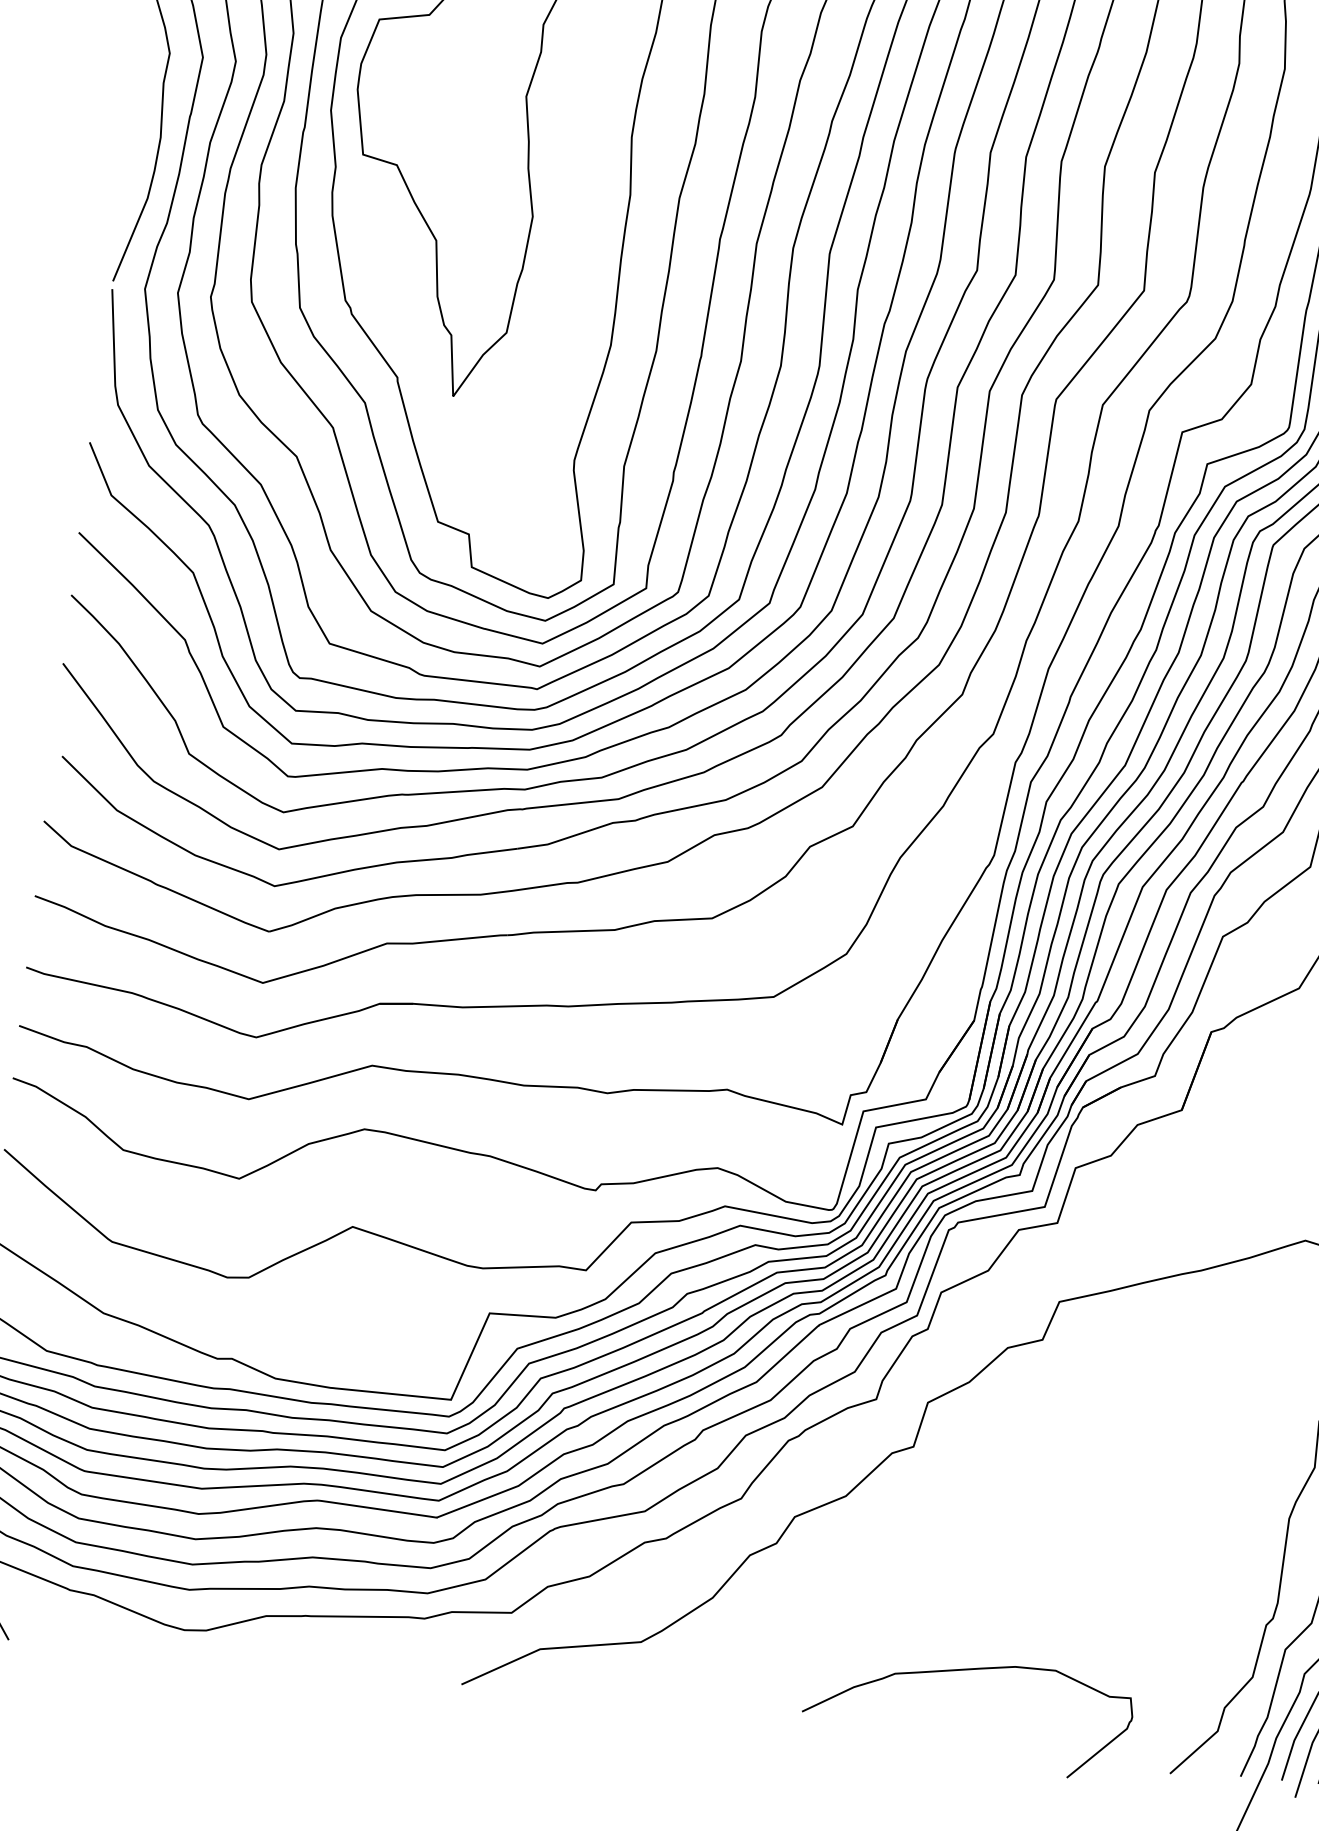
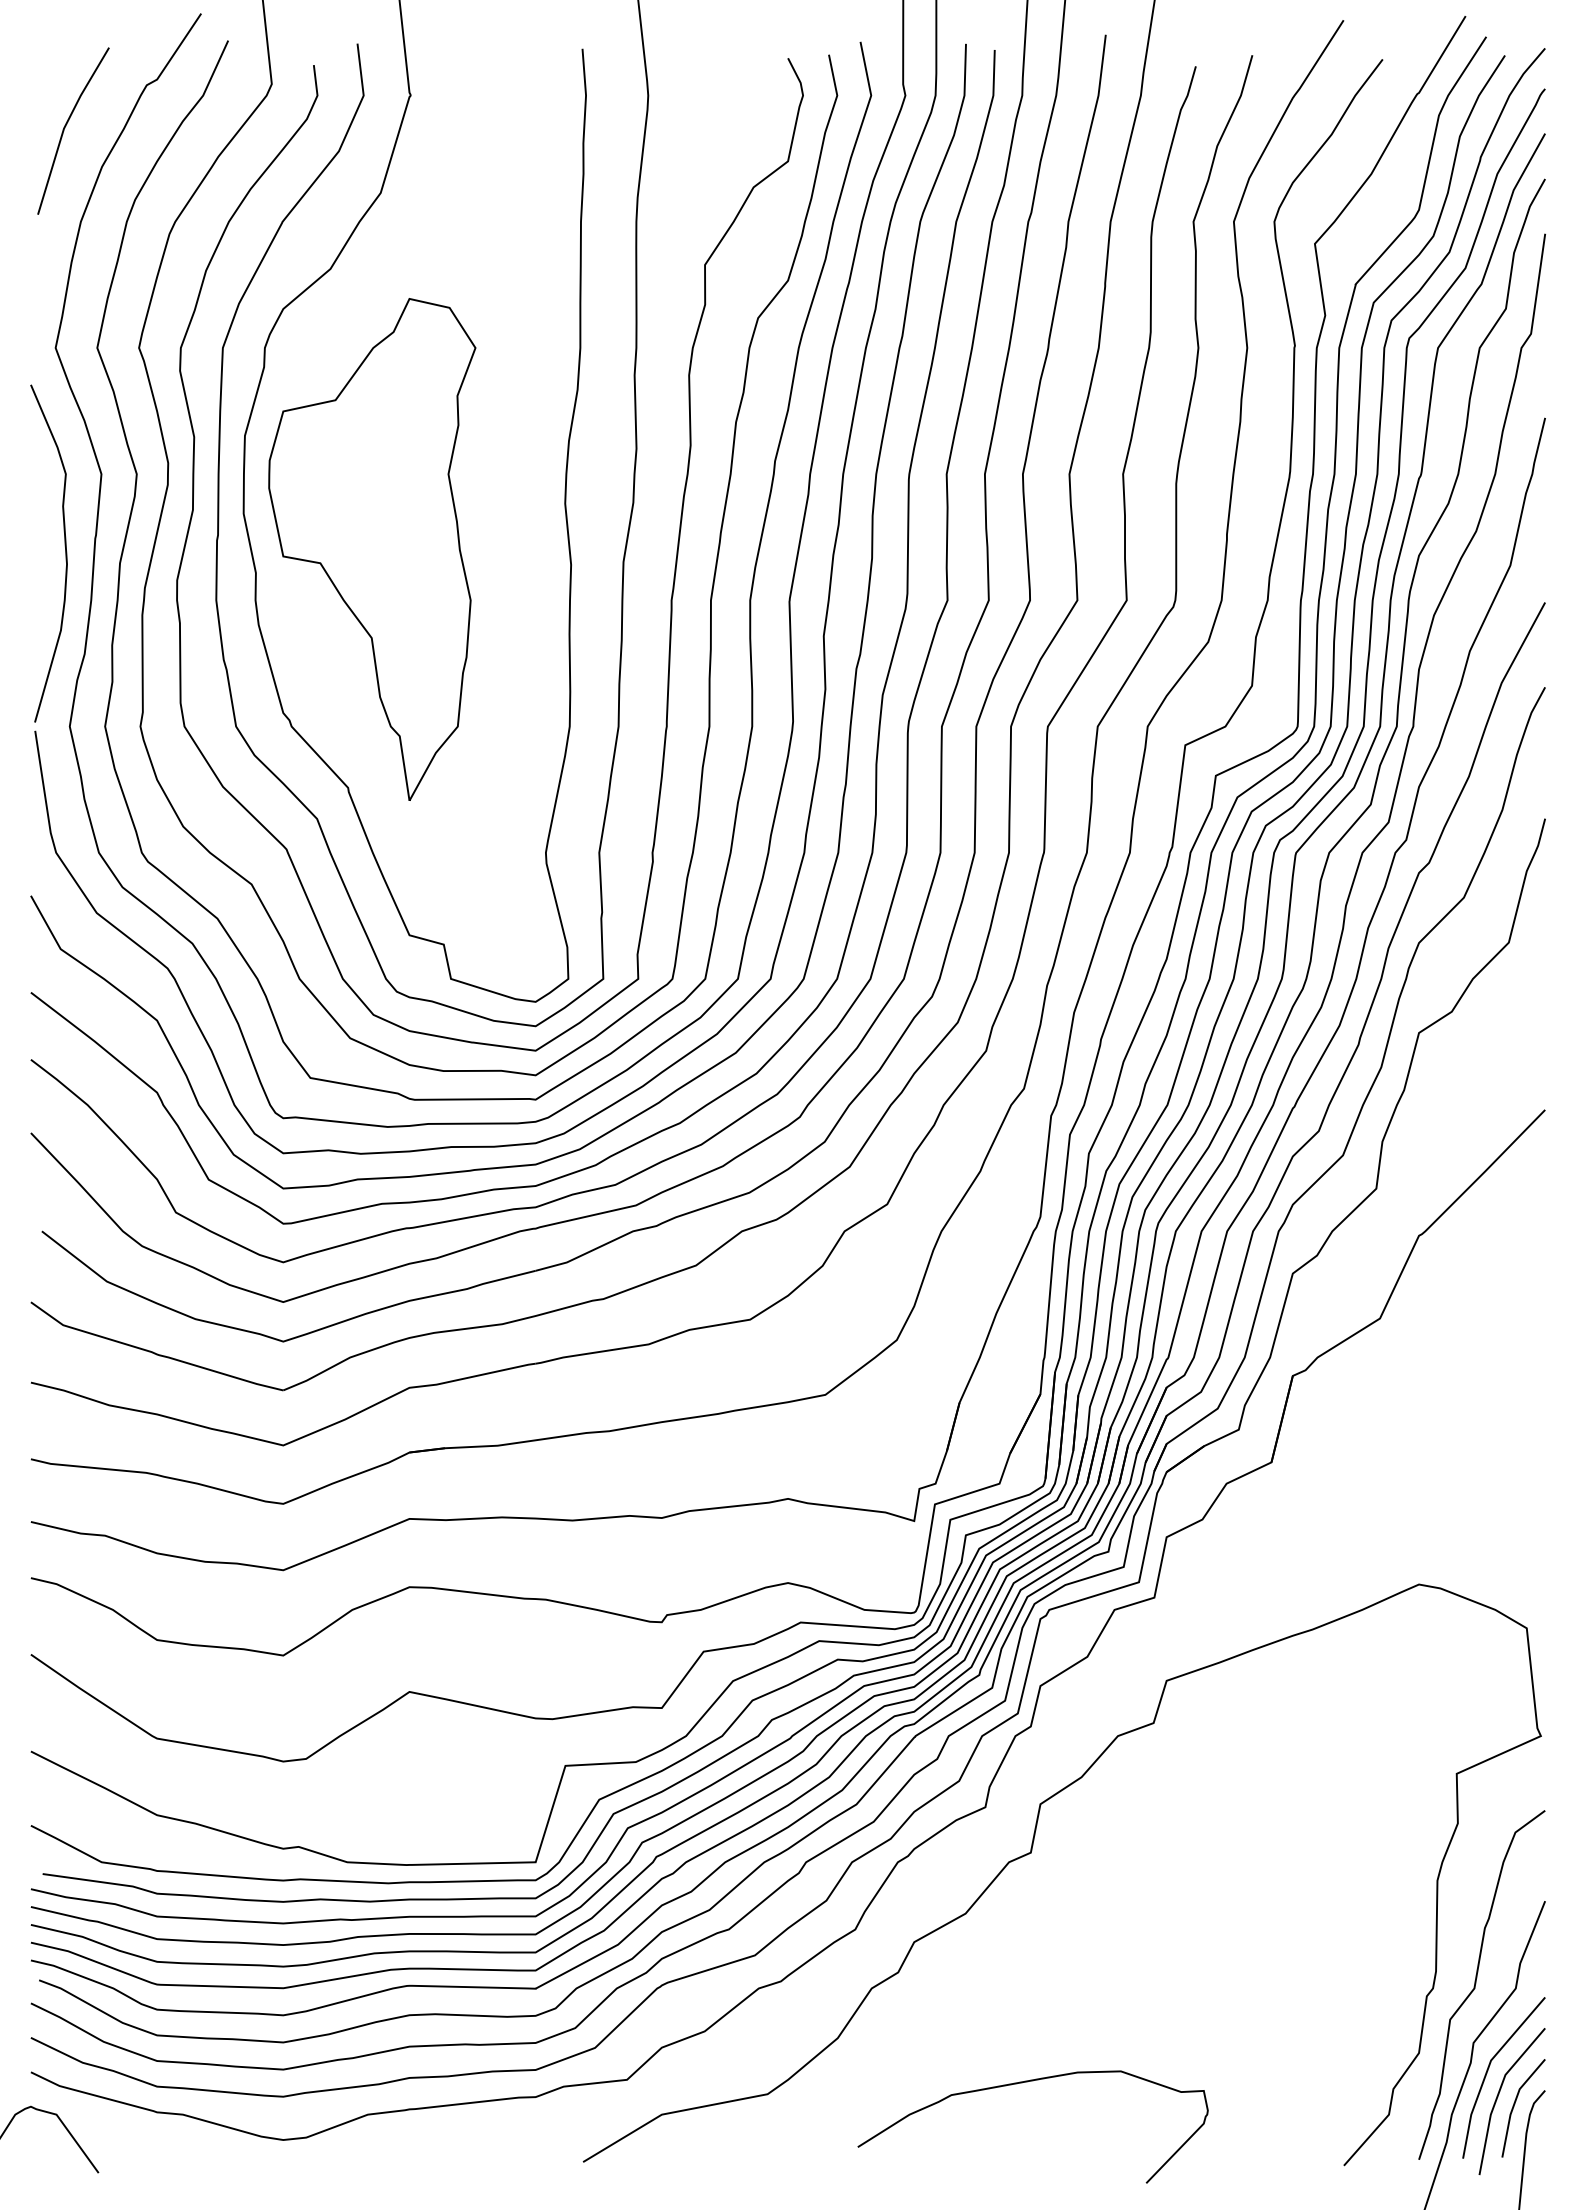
curve: (962, 1670) -> (1022, 2083), moved

